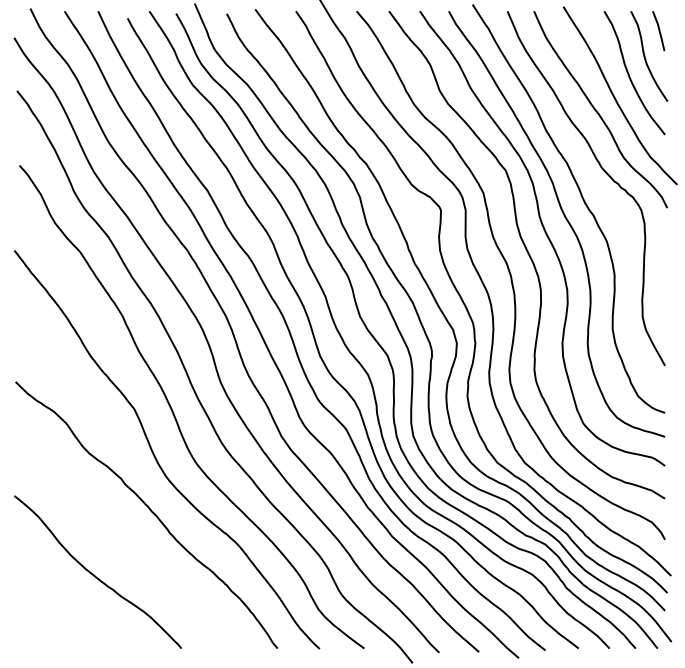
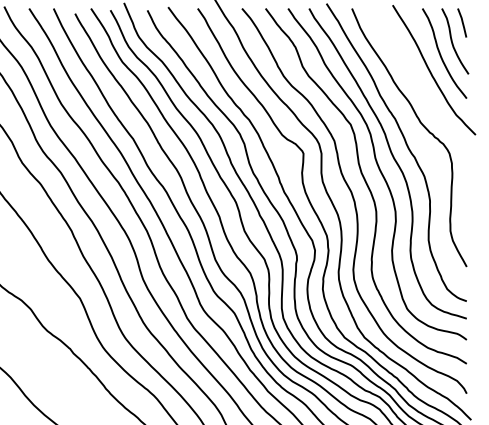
curve: (597, 110) -> (417, 80), removed

